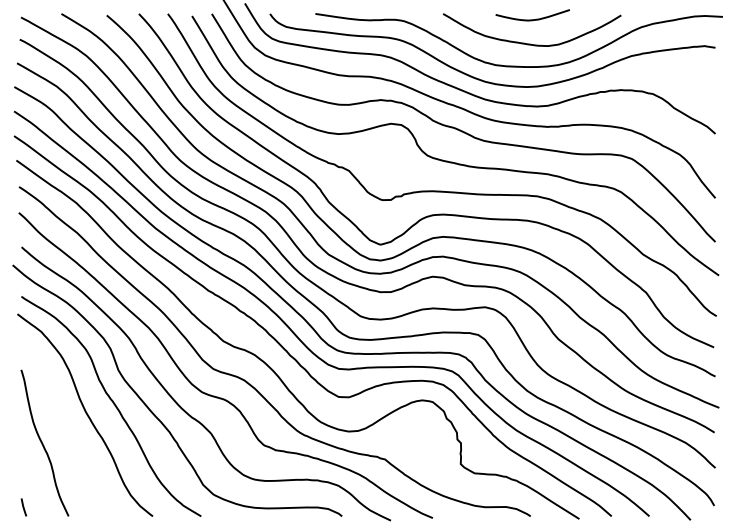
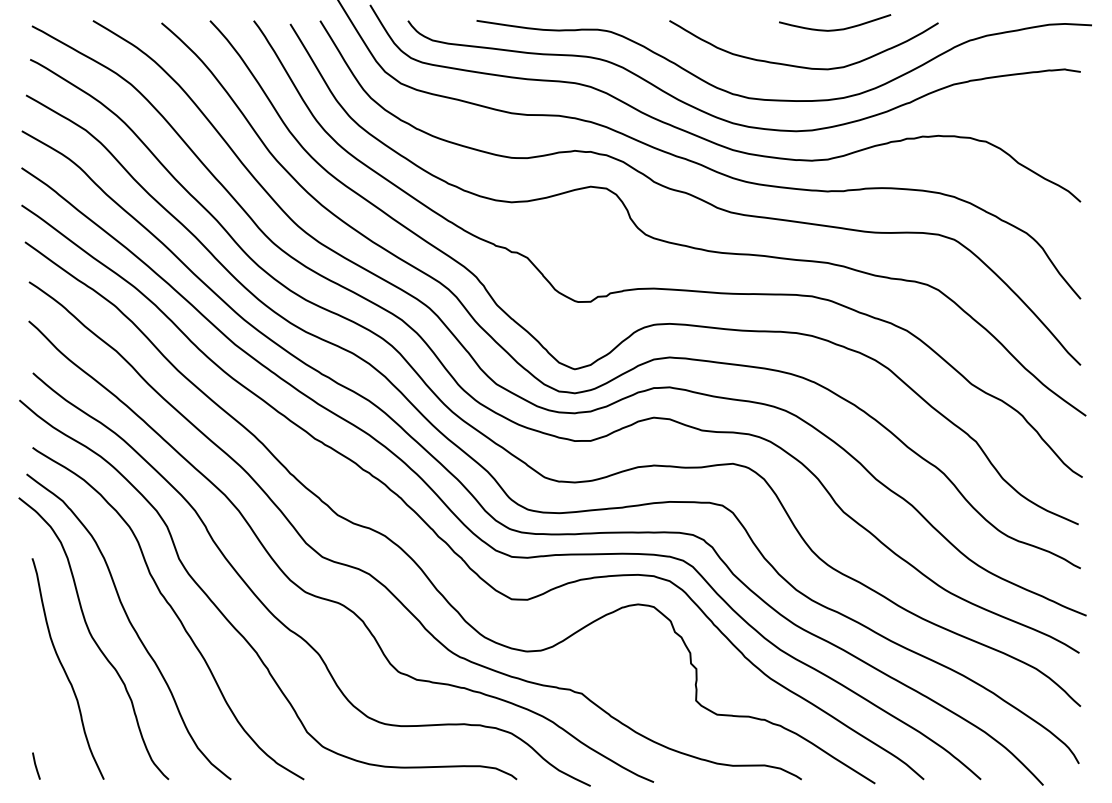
curve: (532, 19) -> (834, 29), moved
curve: (61, 422) -> (93, 637), added

